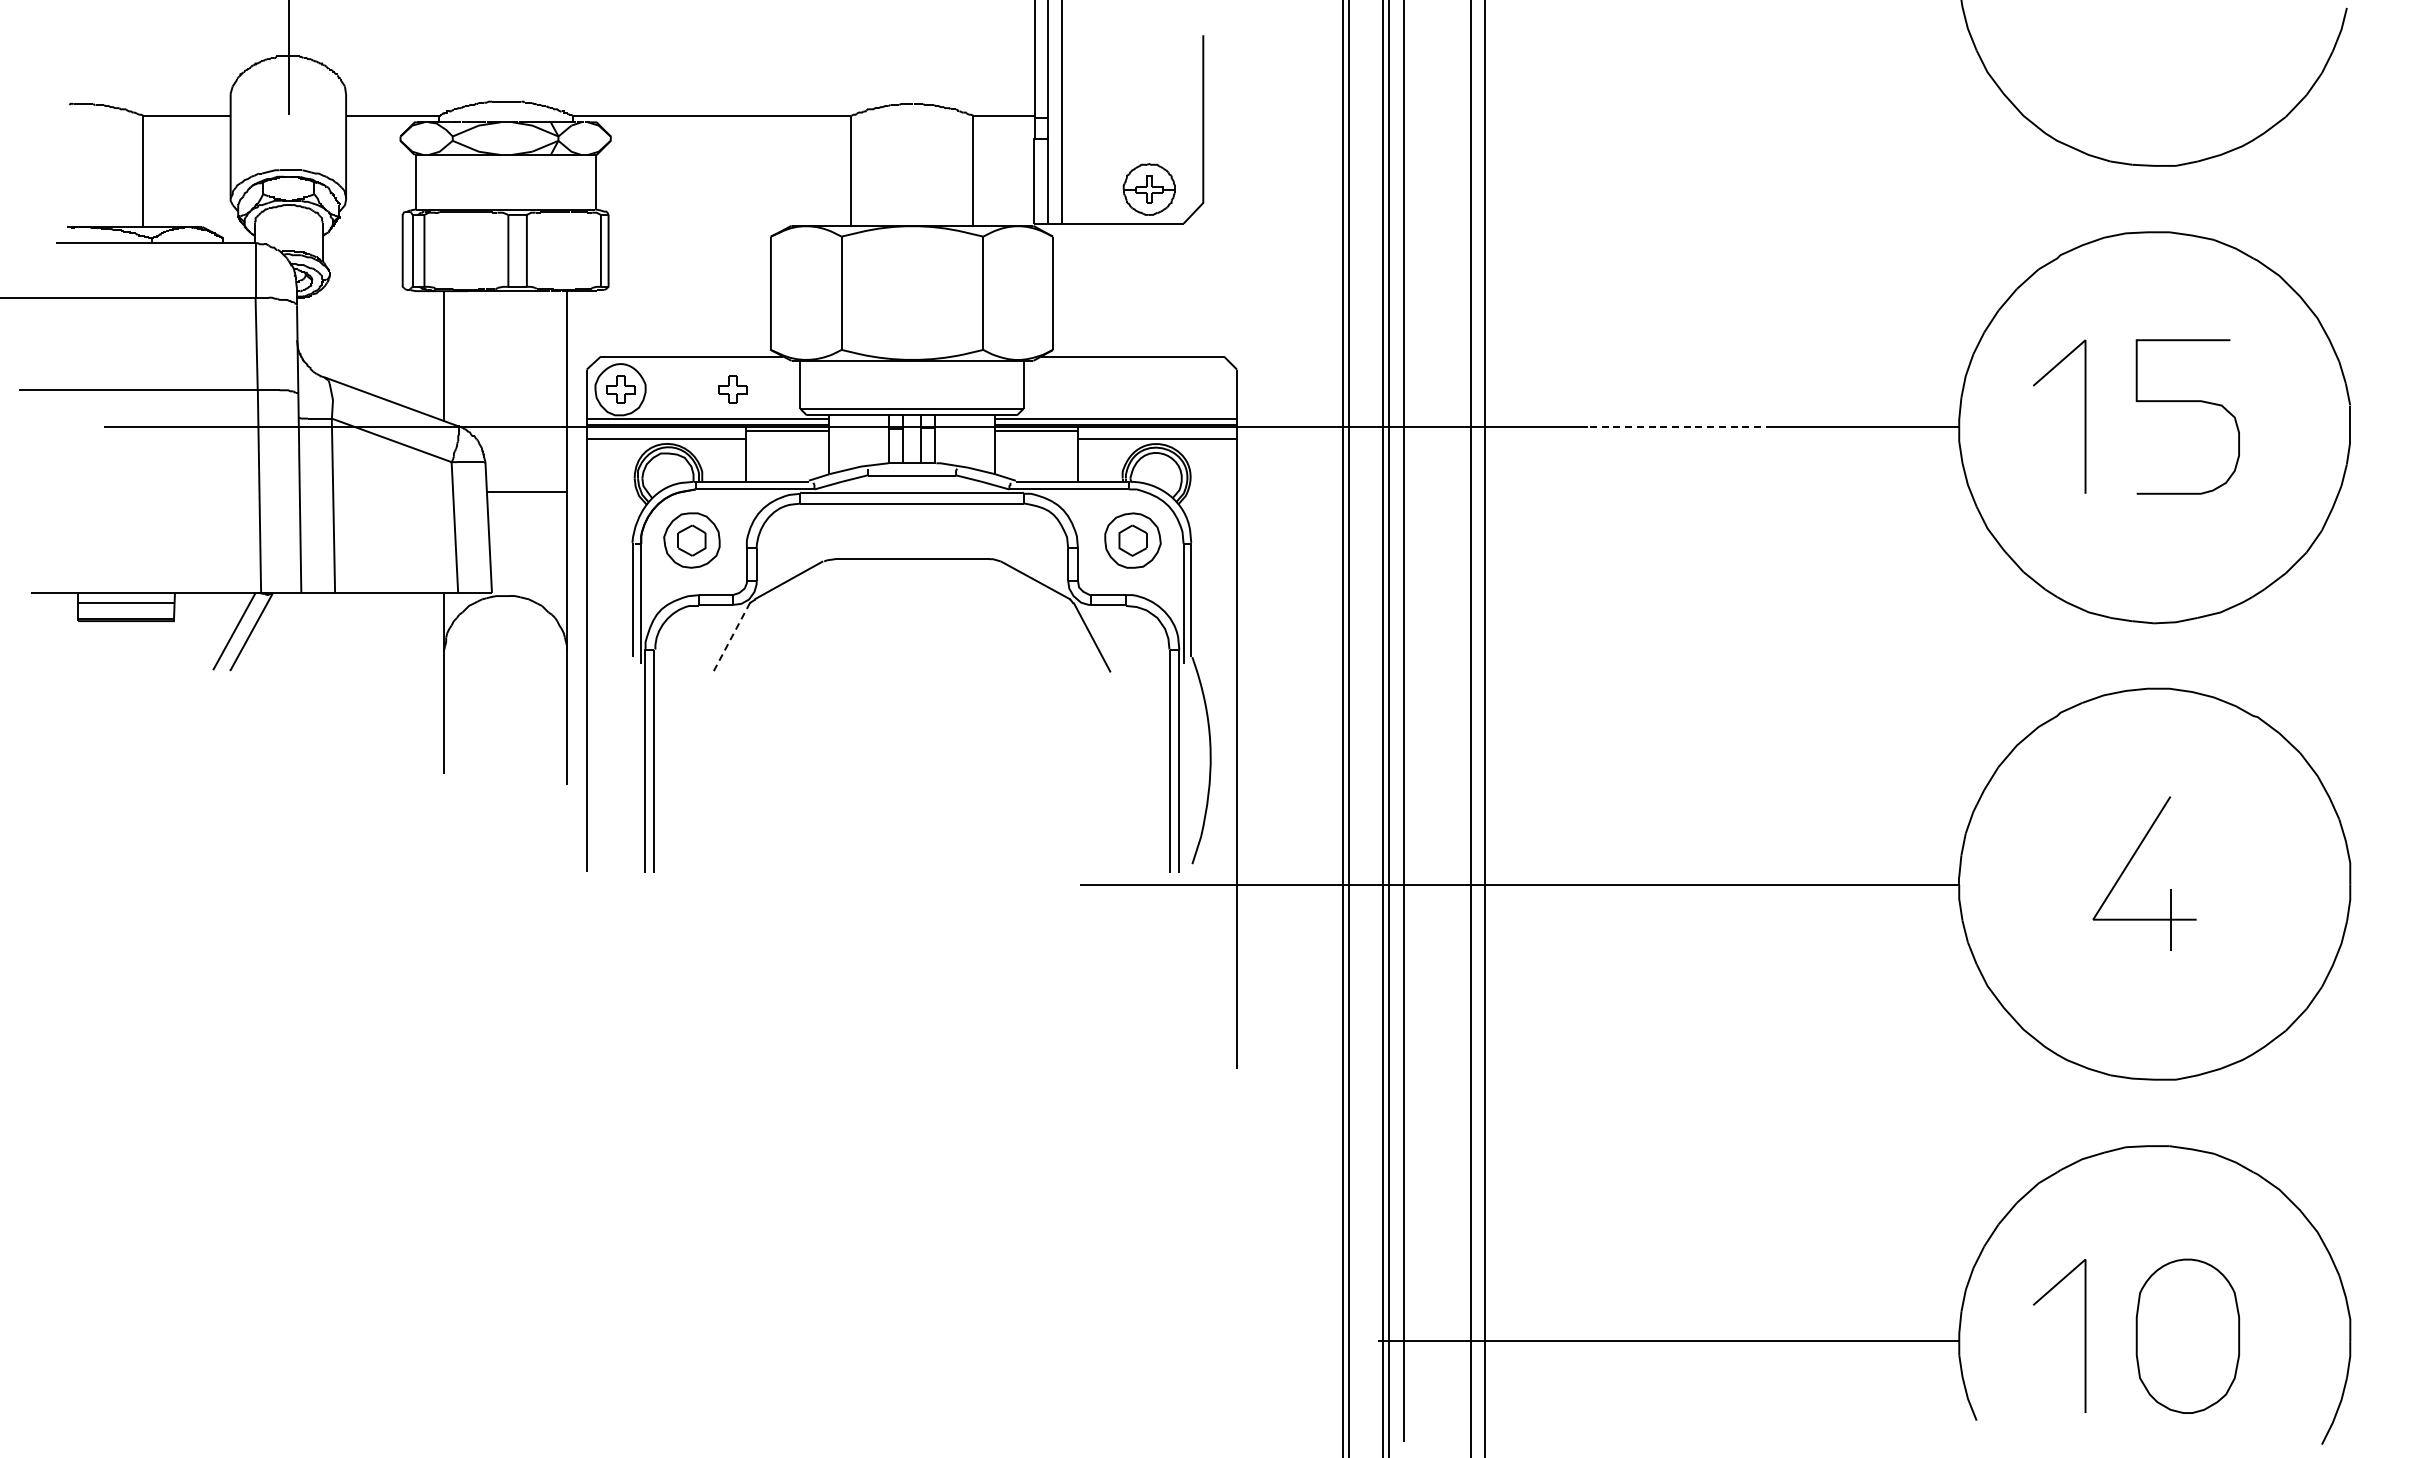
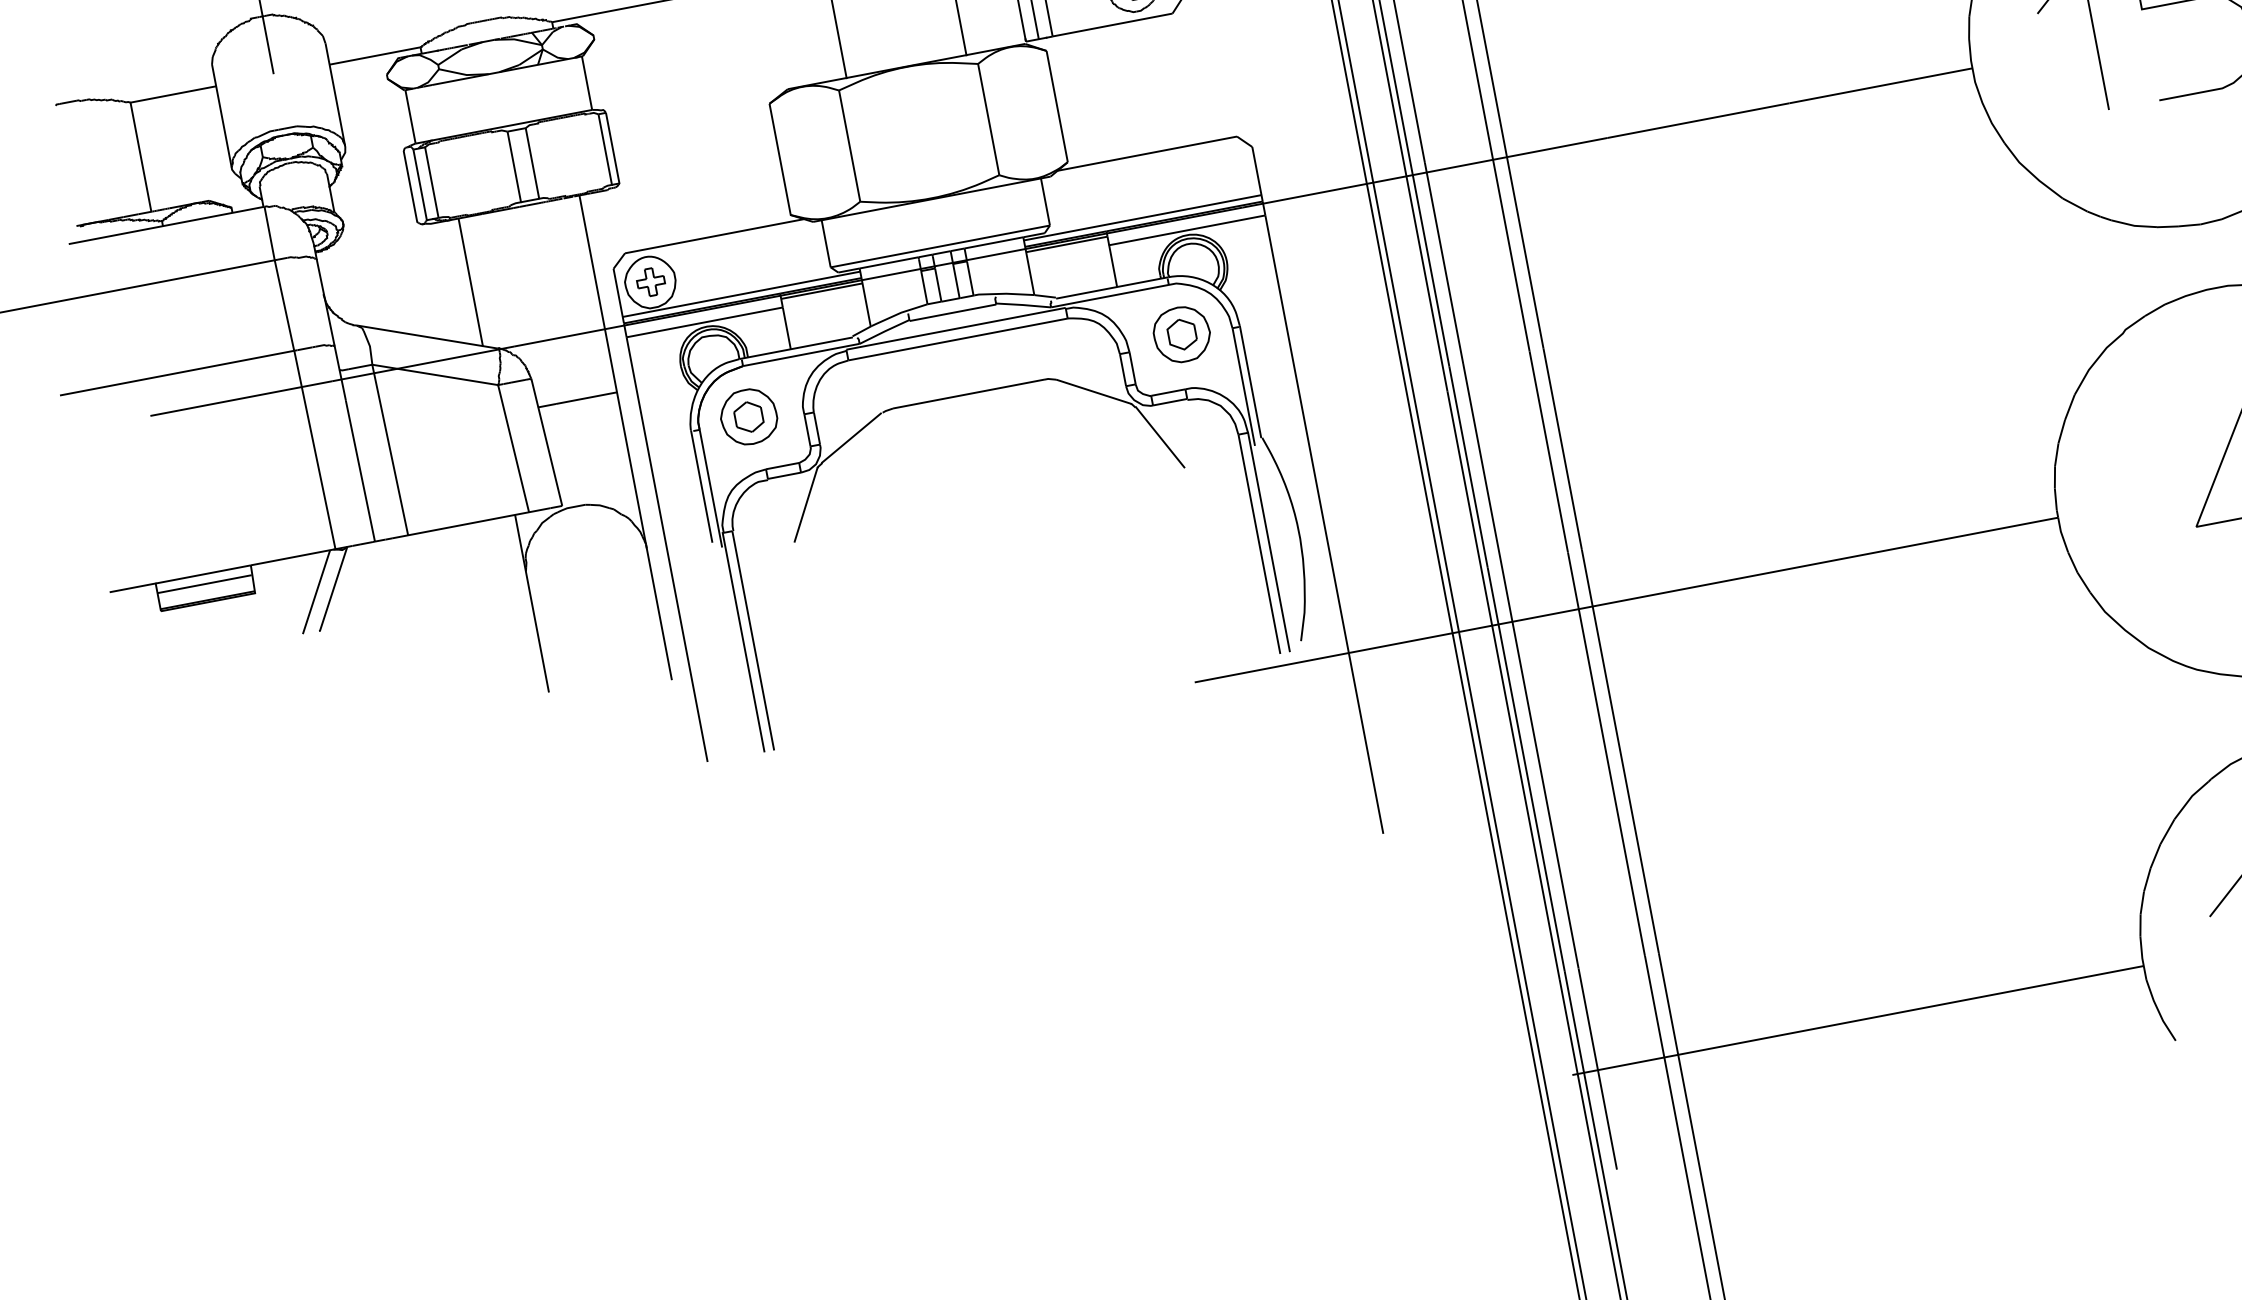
part: (732, 389) -> (760, 261), removed
line: (1680, 427) -> (1698, 120), dashed -> solid
line: (731, 638) -> (806, 505), dashed -> solid

